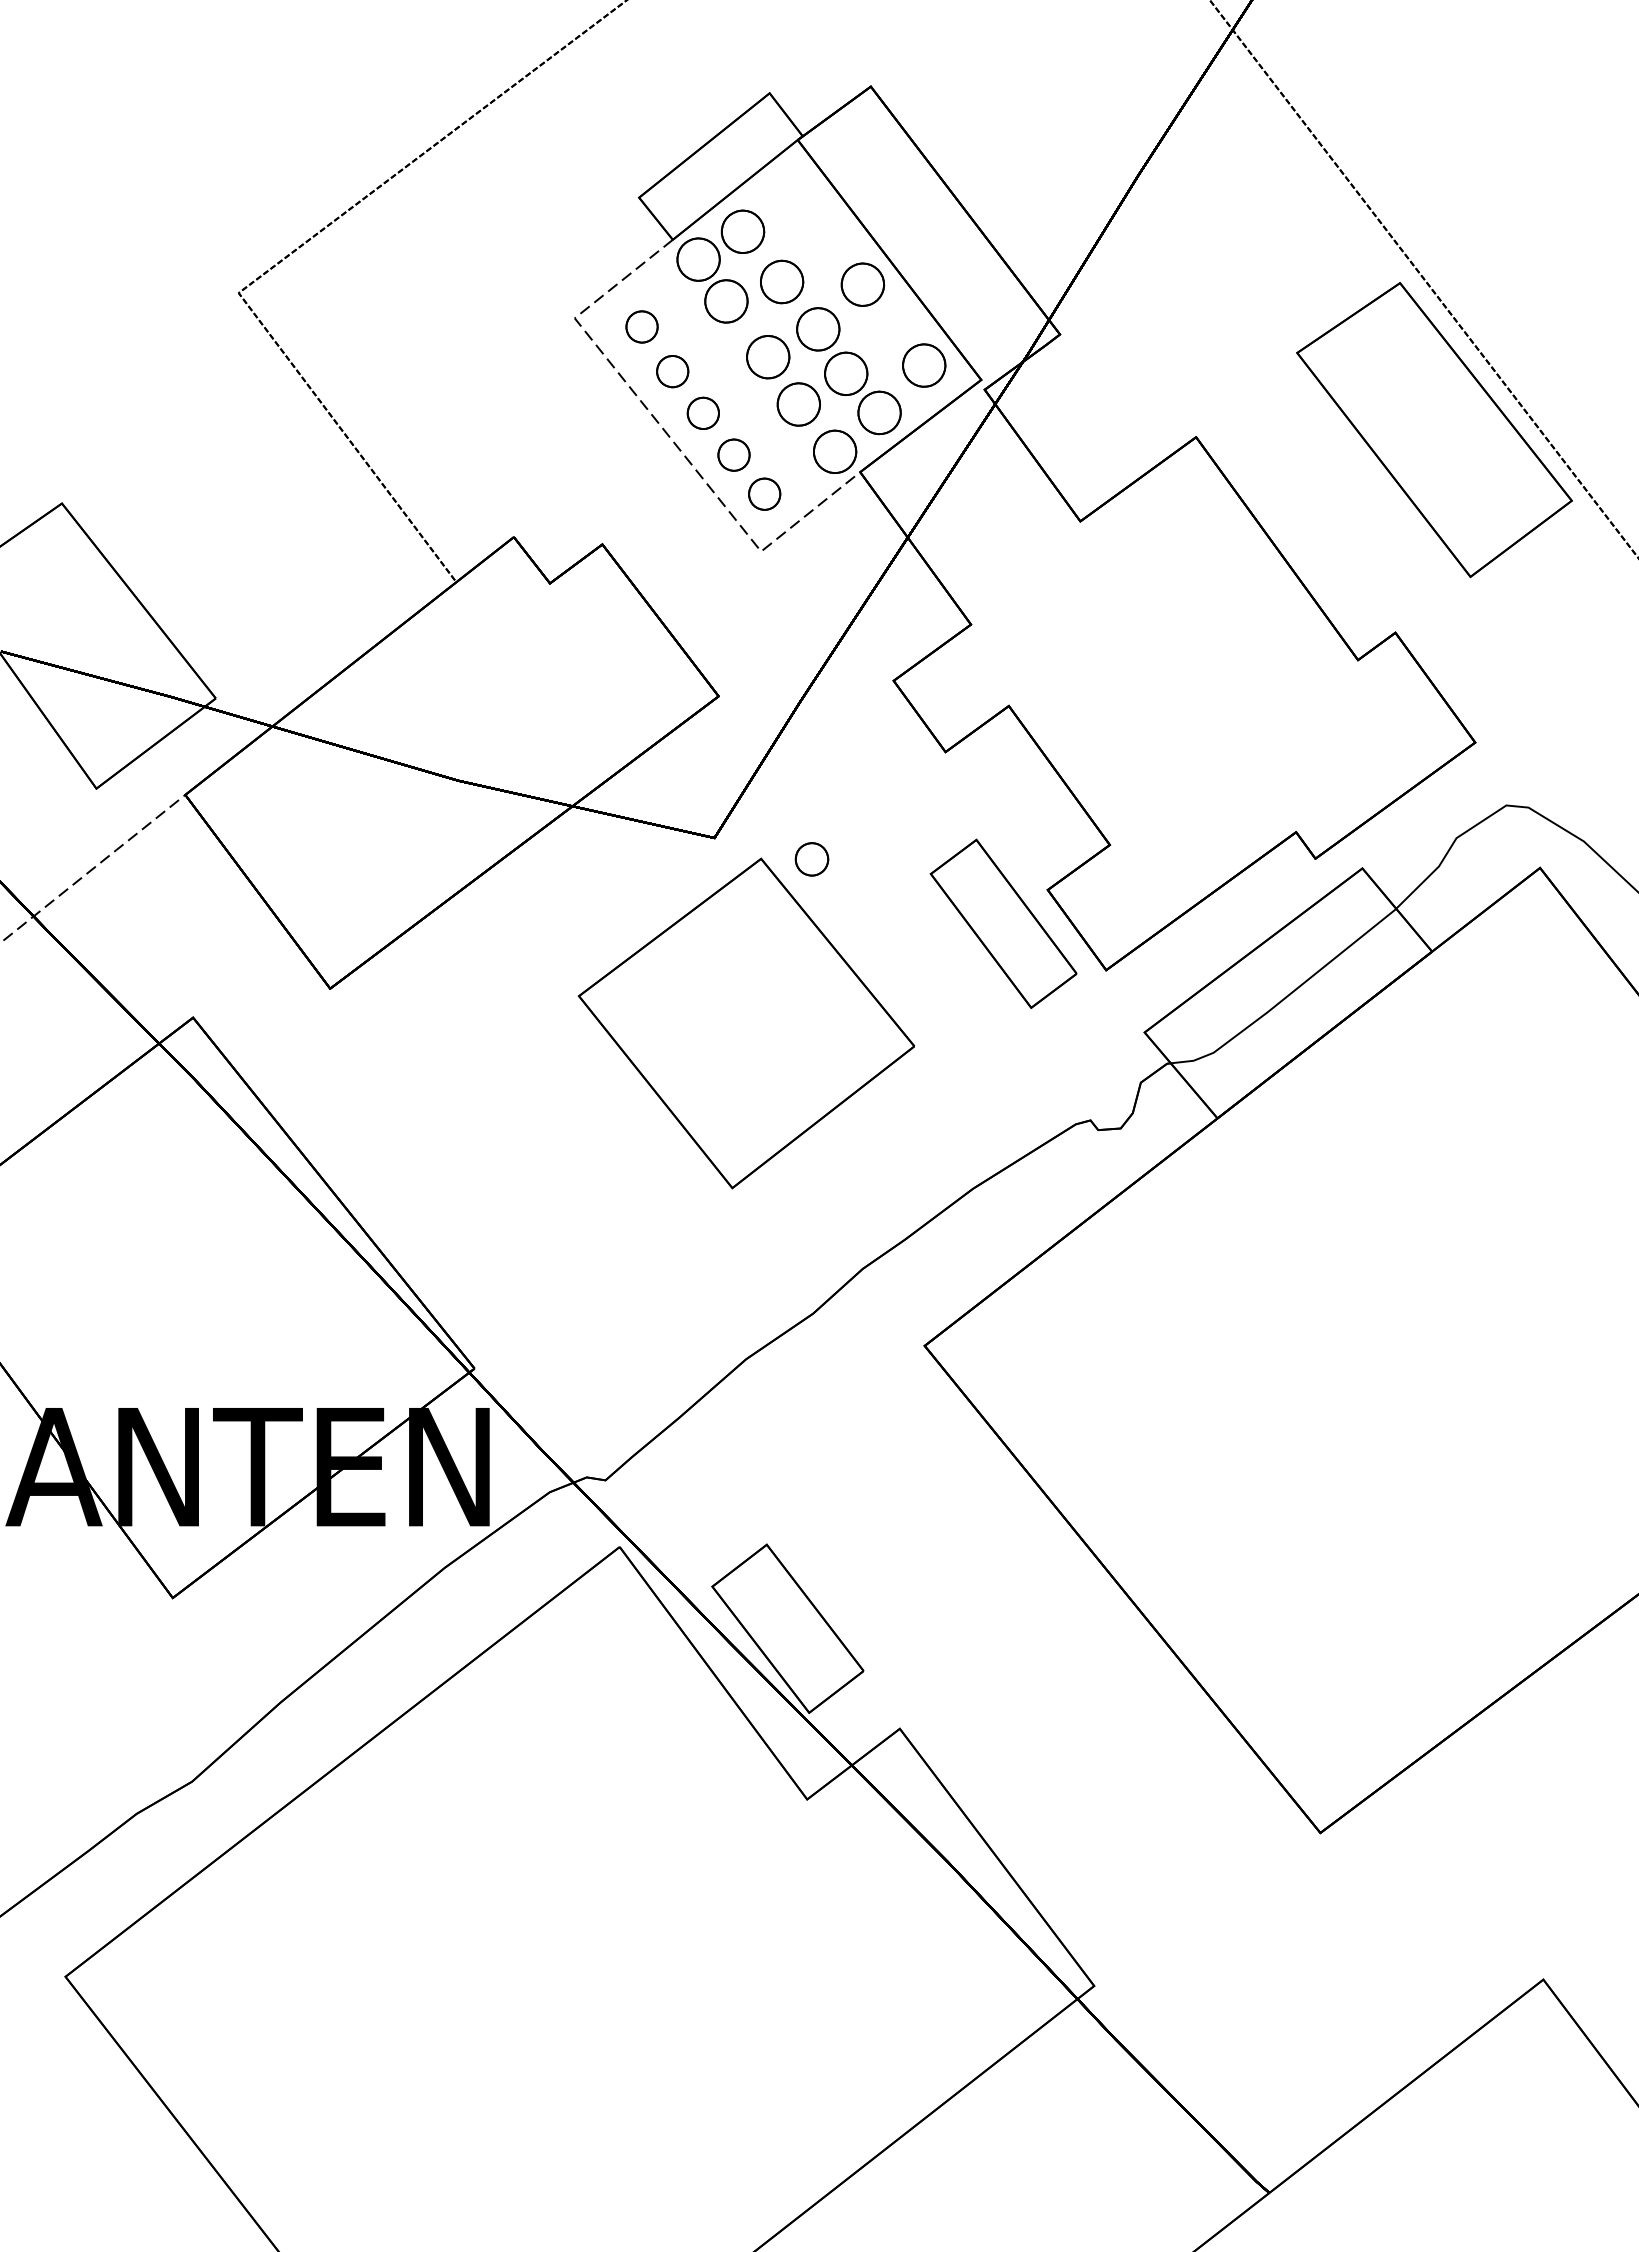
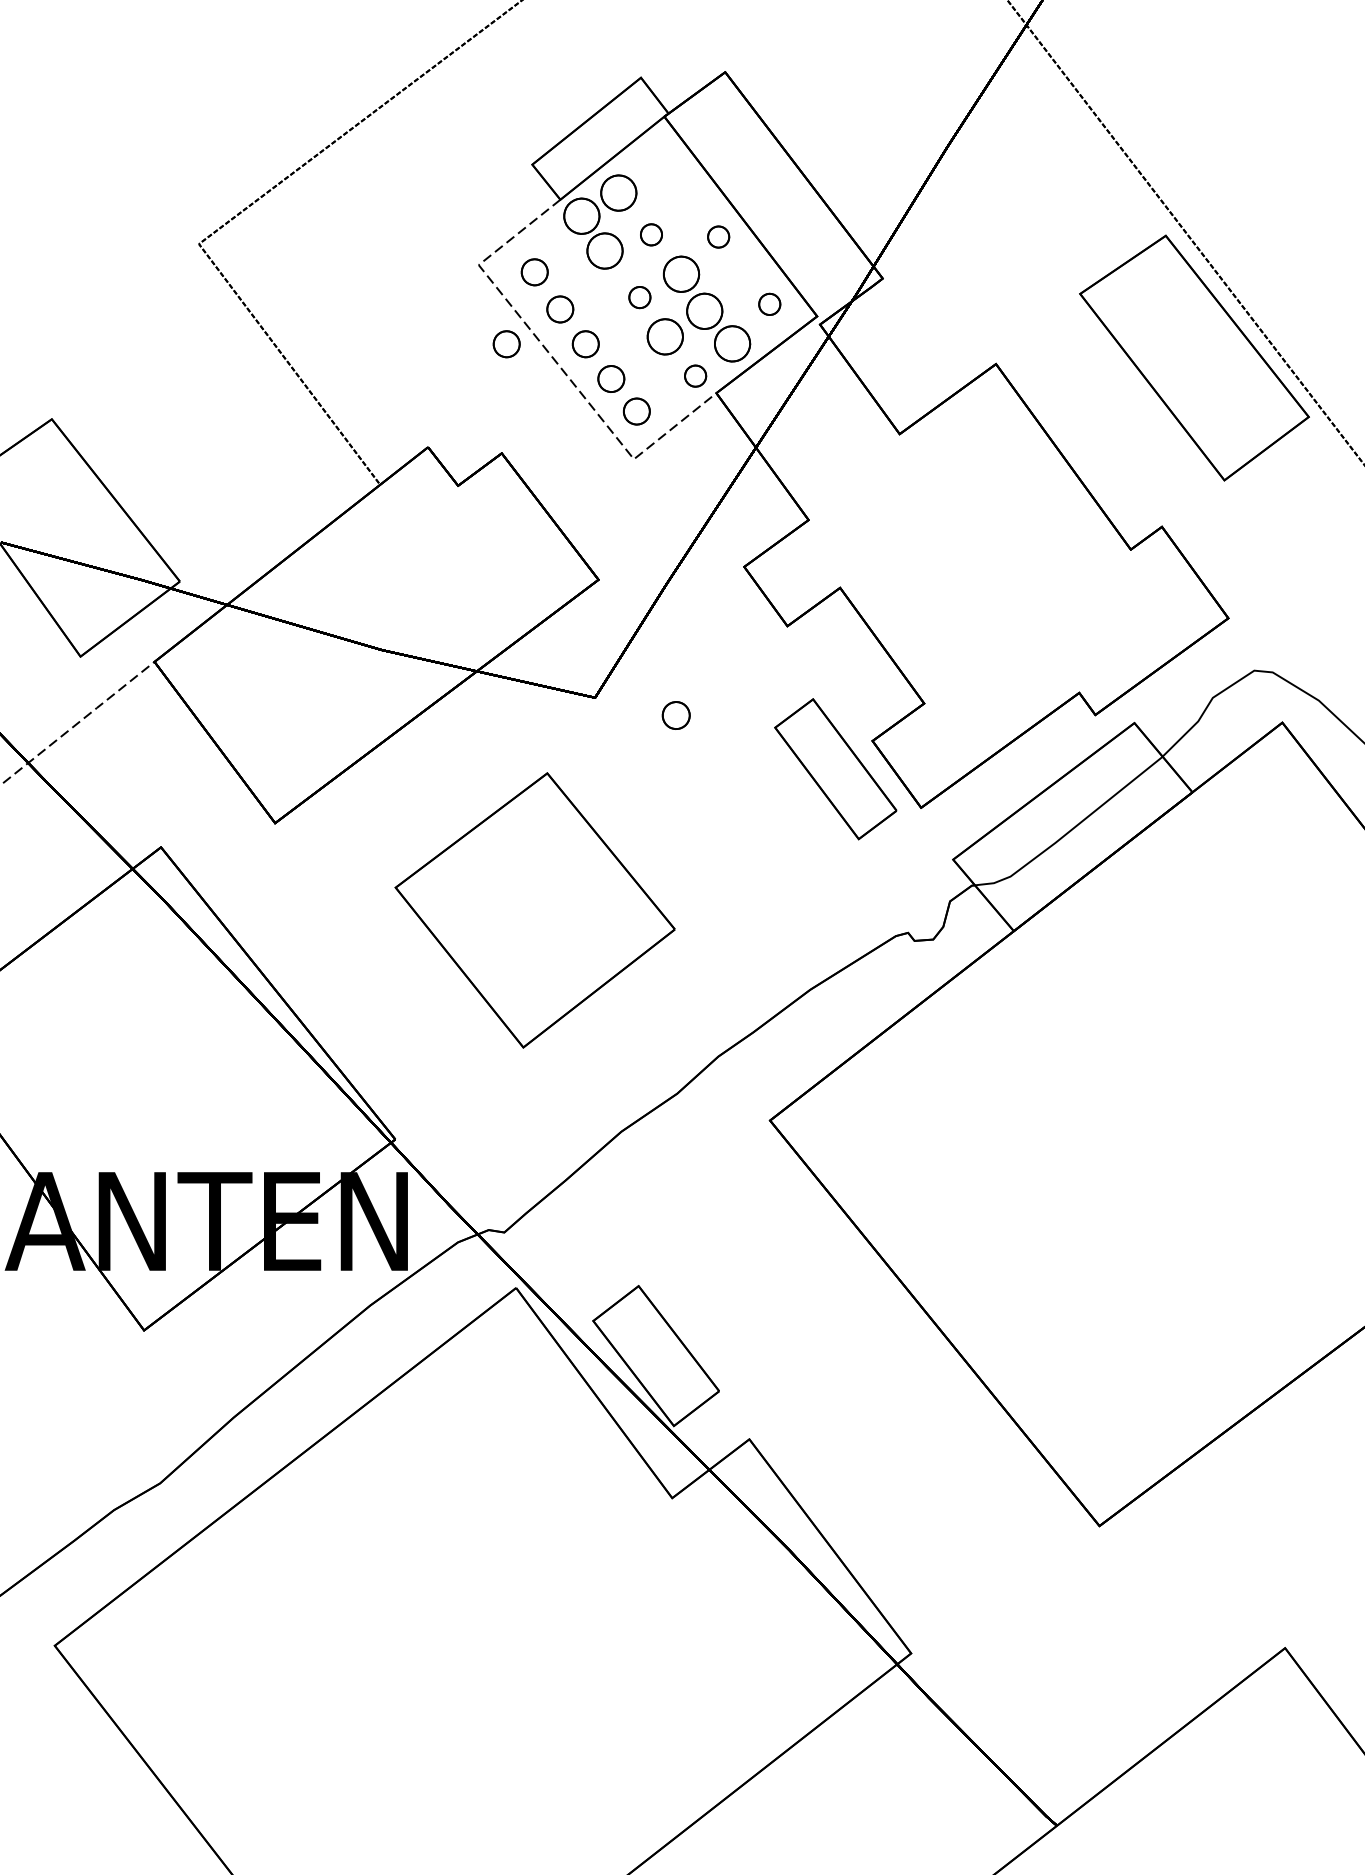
part: (782, 281) -> (651, 234), size x0.6
part: (862, 284) -> (718, 236), size x0.6
part: (768, 357) -> (640, 297), size x0.6
part: (924, 365) -> (769, 304), size x0.6
part: (607, 412) -> (506, 343), added
part: (835, 451) -> (695, 375), size x0.6
part: (745, 1023) -> (534, 910), moved

